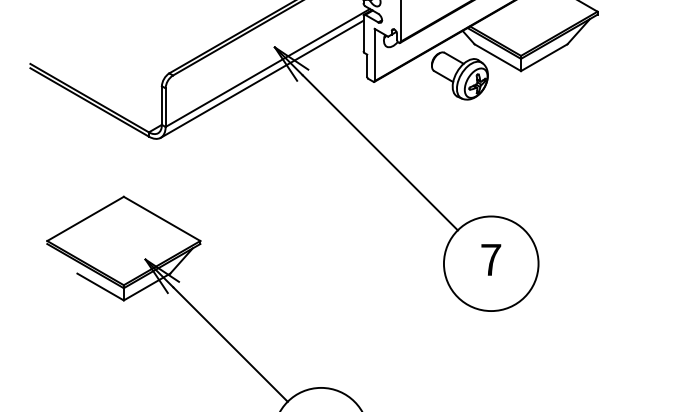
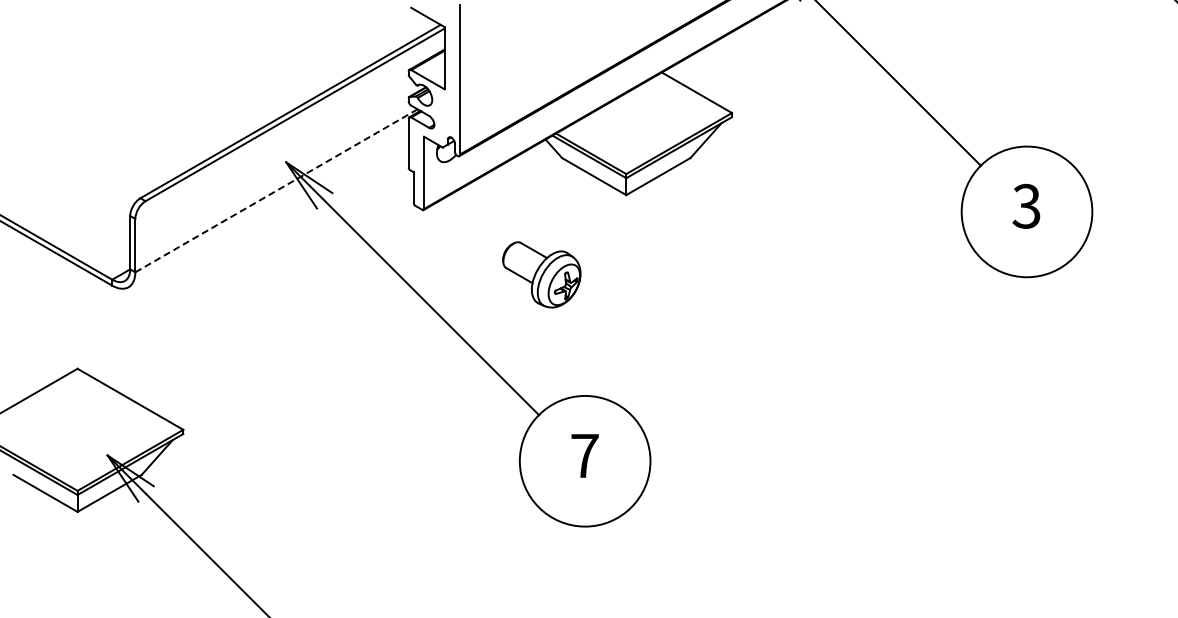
line: (267, 67) -> (276, 190), solid -> dashed
part: (459, 75) -> (541, 274), moved
line: (262, 79) -> (268, 206), removed

